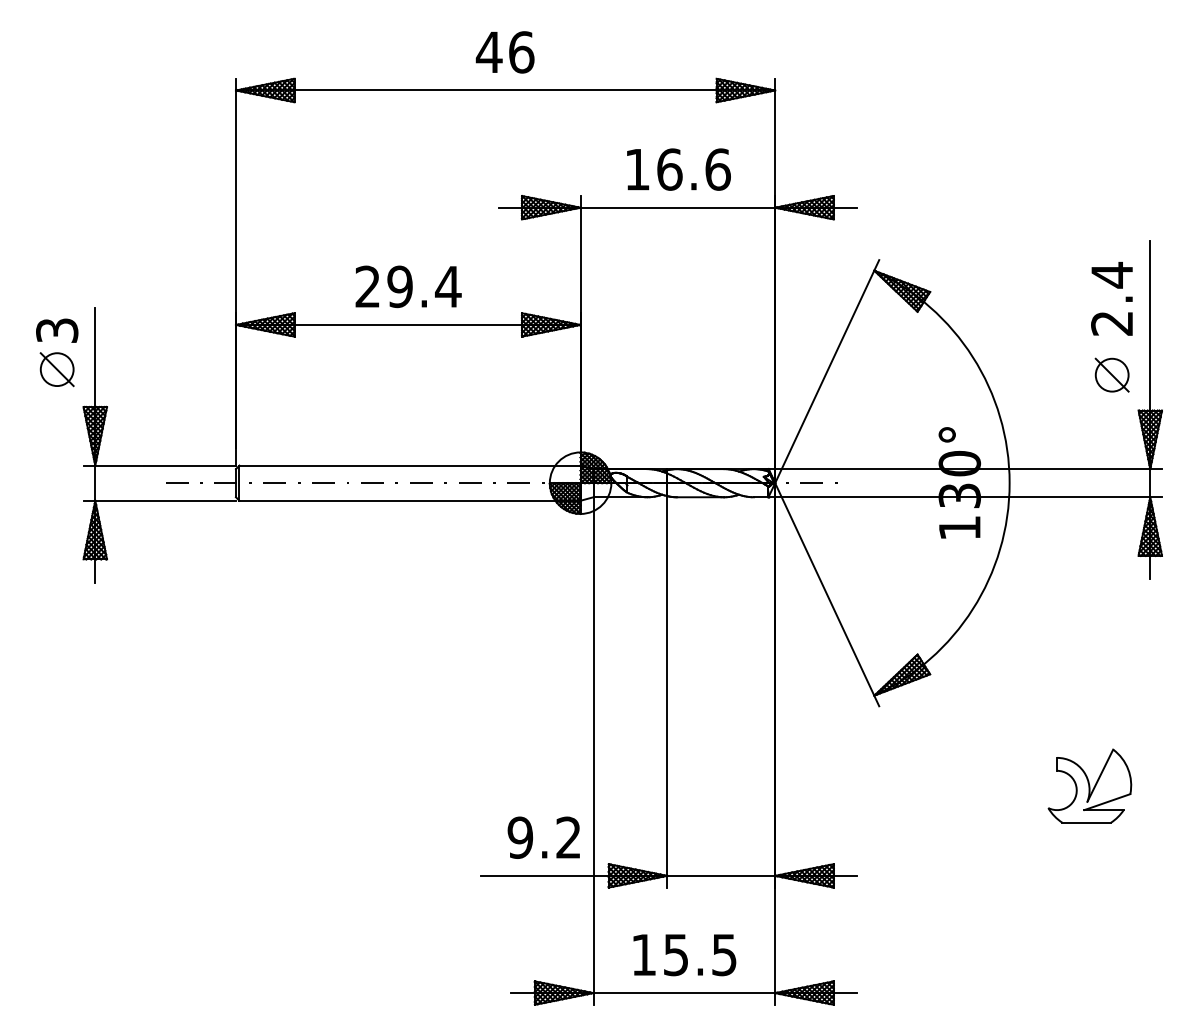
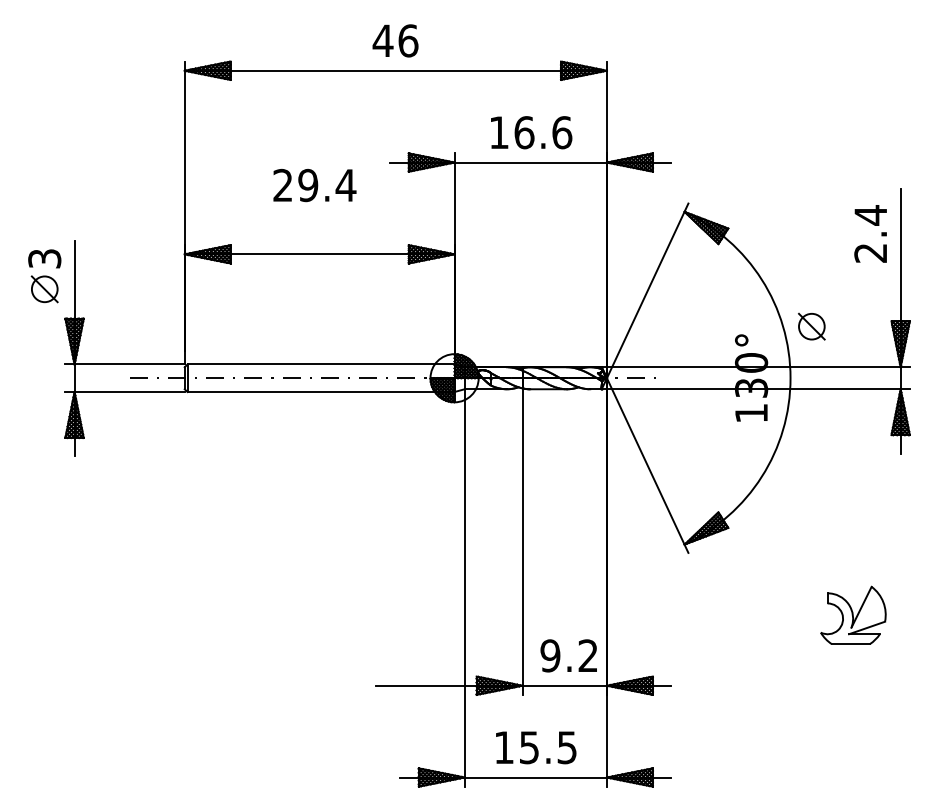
text: (408, 286) -> (314, 185), moved
part: (1111, 374) -> (811, 326), moved
text: (543, 837) -> (568, 655), moved

